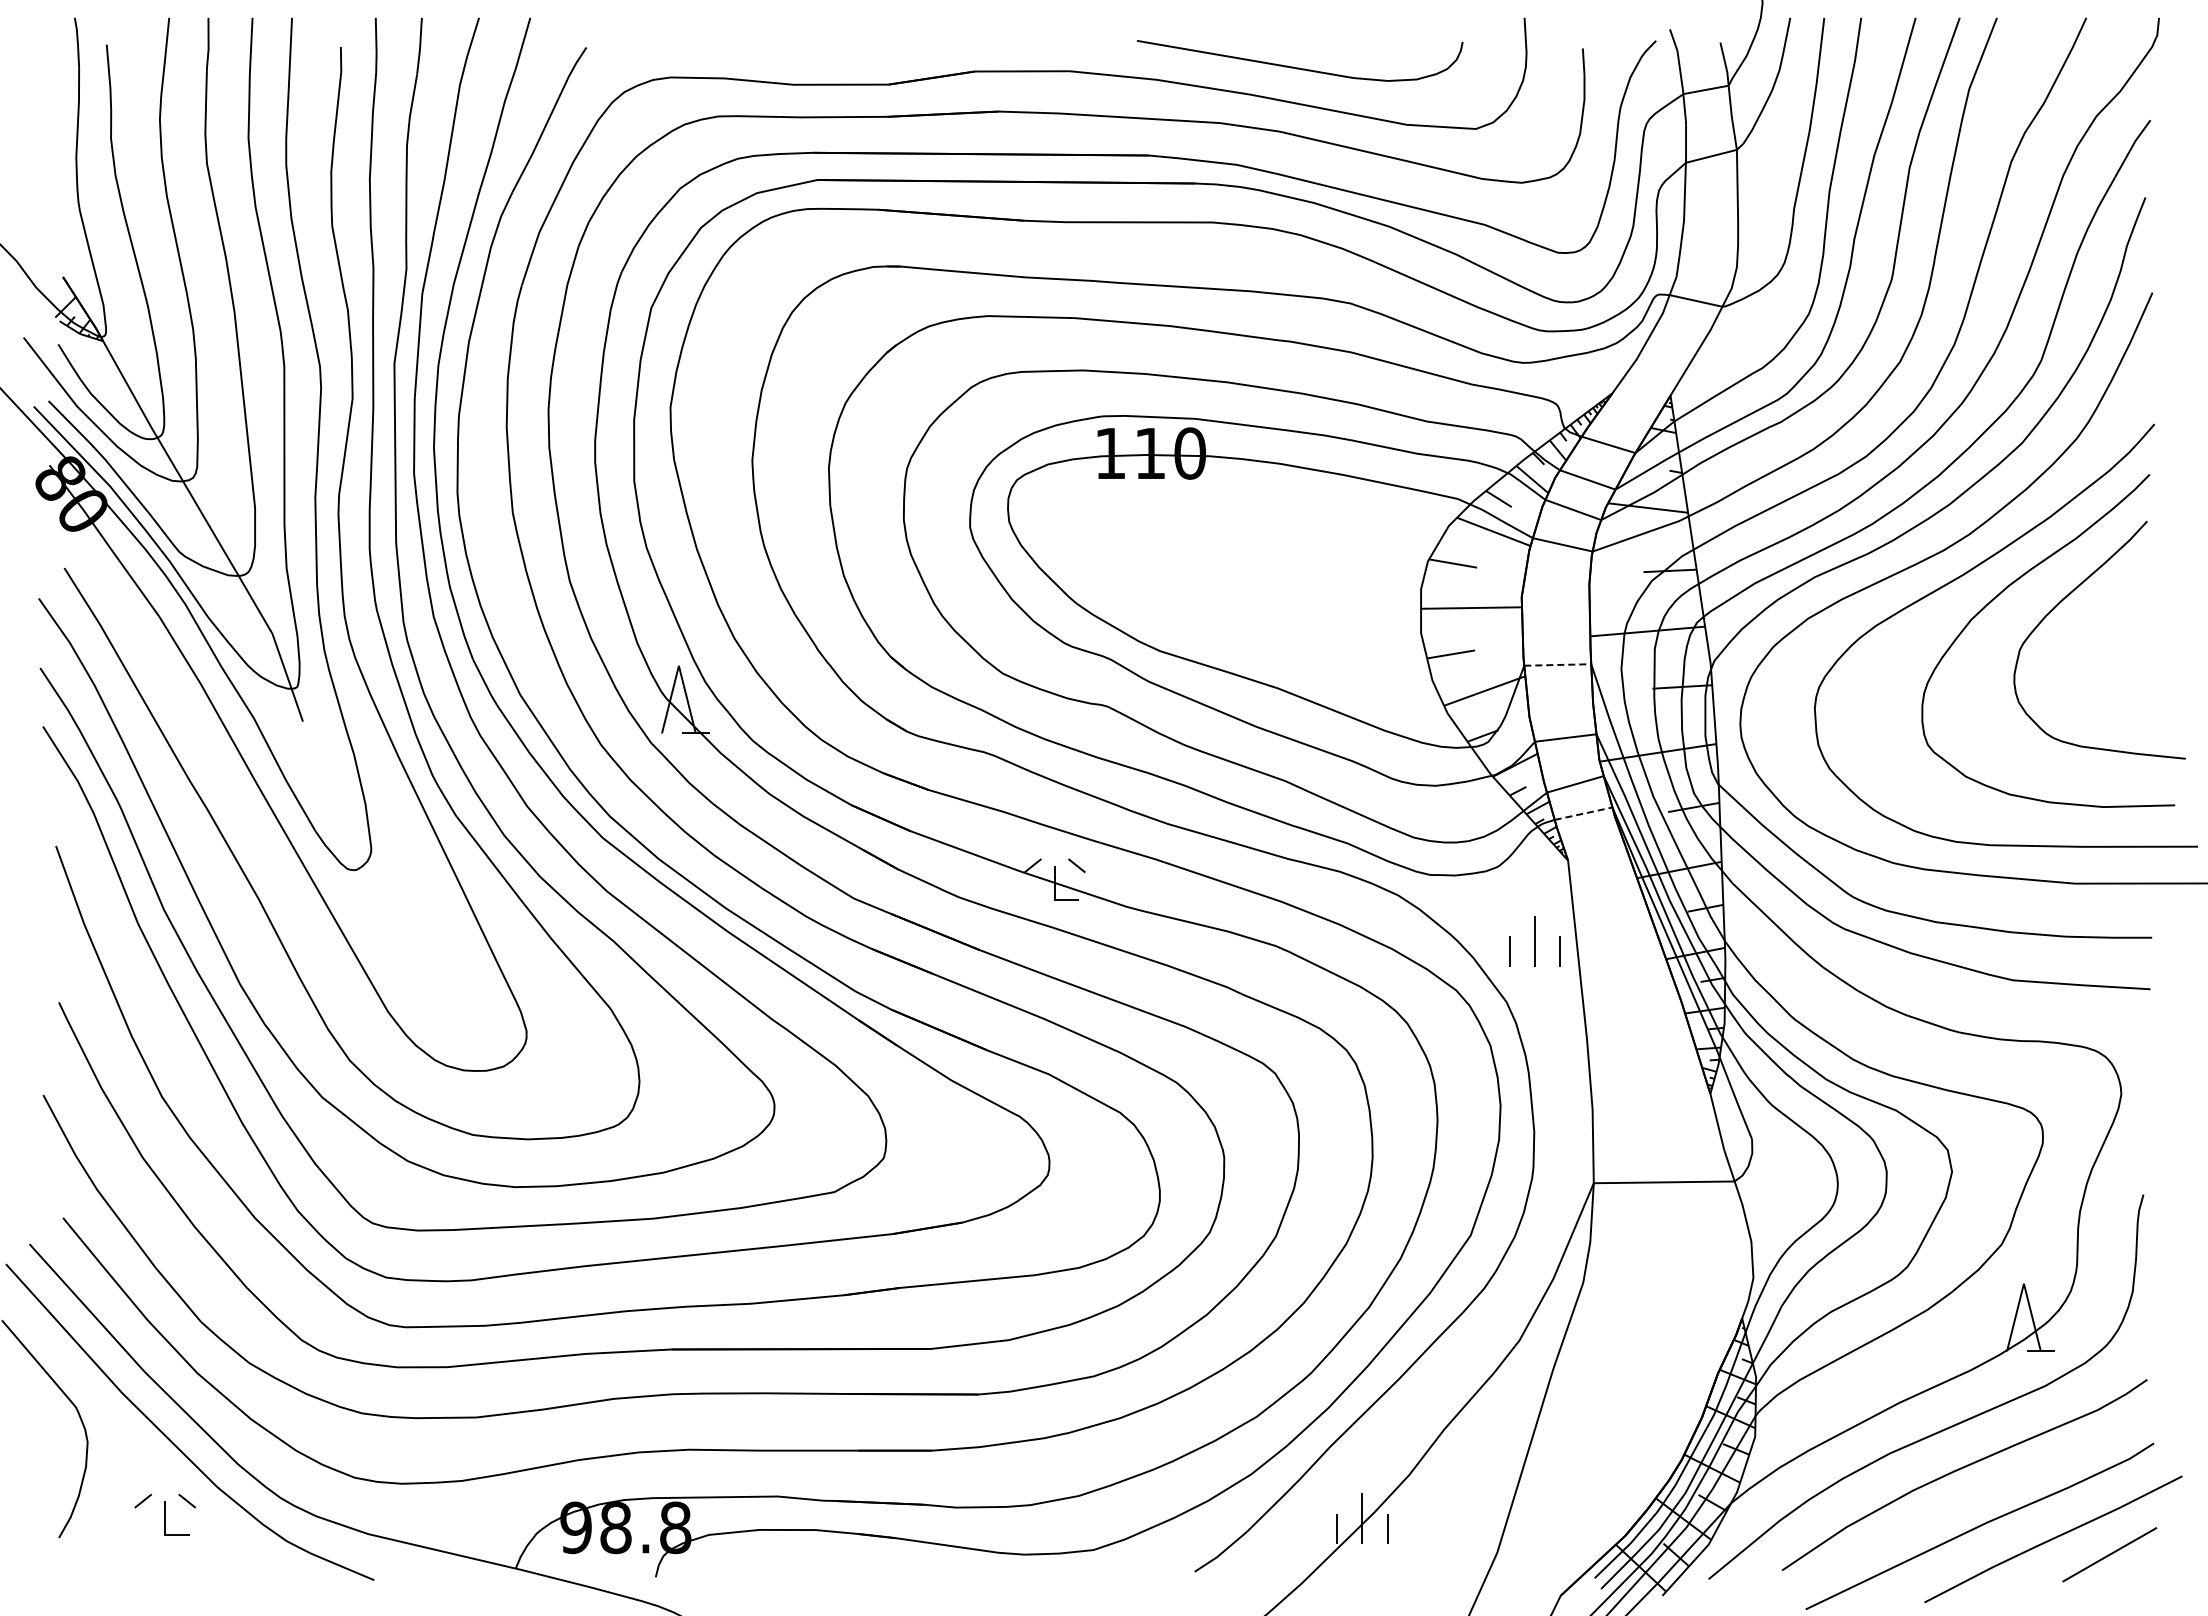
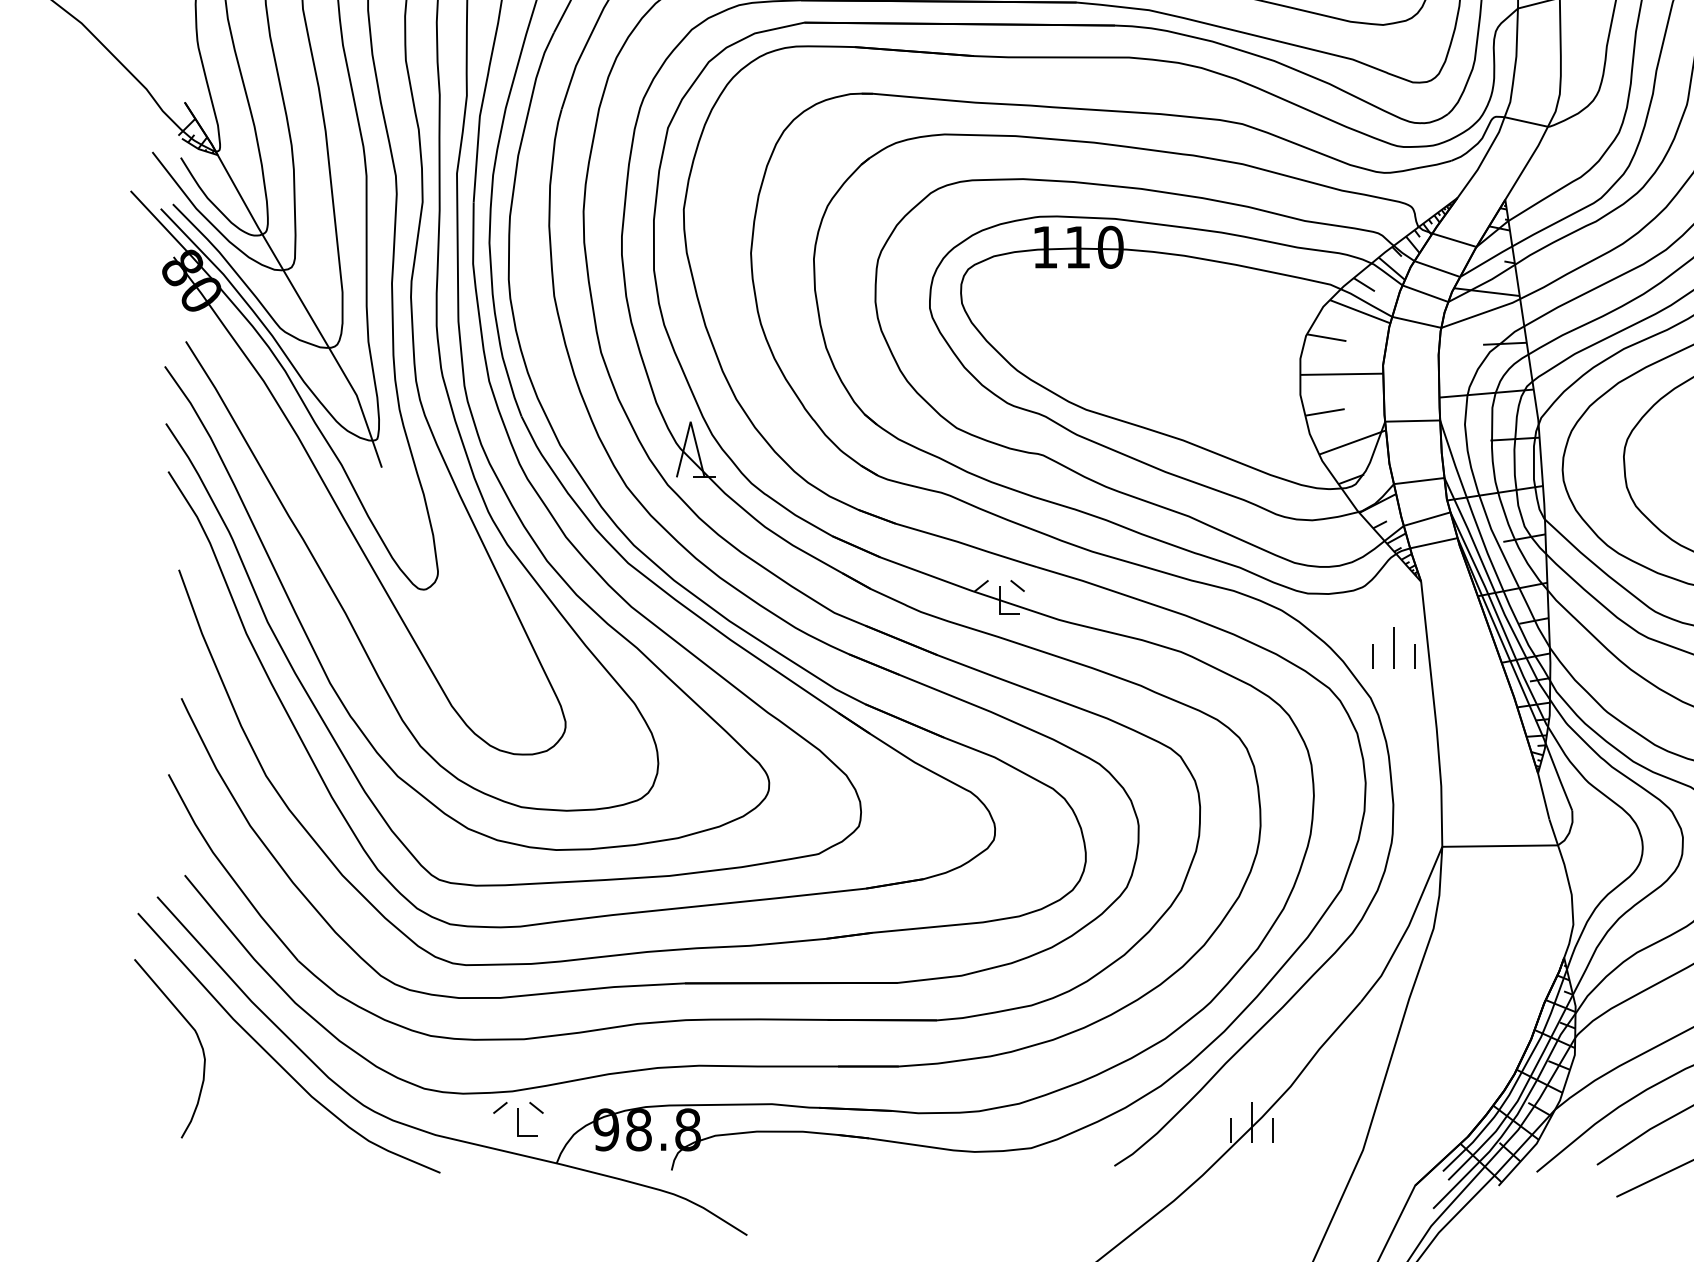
line: (1558, 664) -> (1413, 420), dashed -> solid
line: (1583, 813) -> (1433, 543), dashed -> solid
part: (164, 1514) -> (517, 1118), moved

